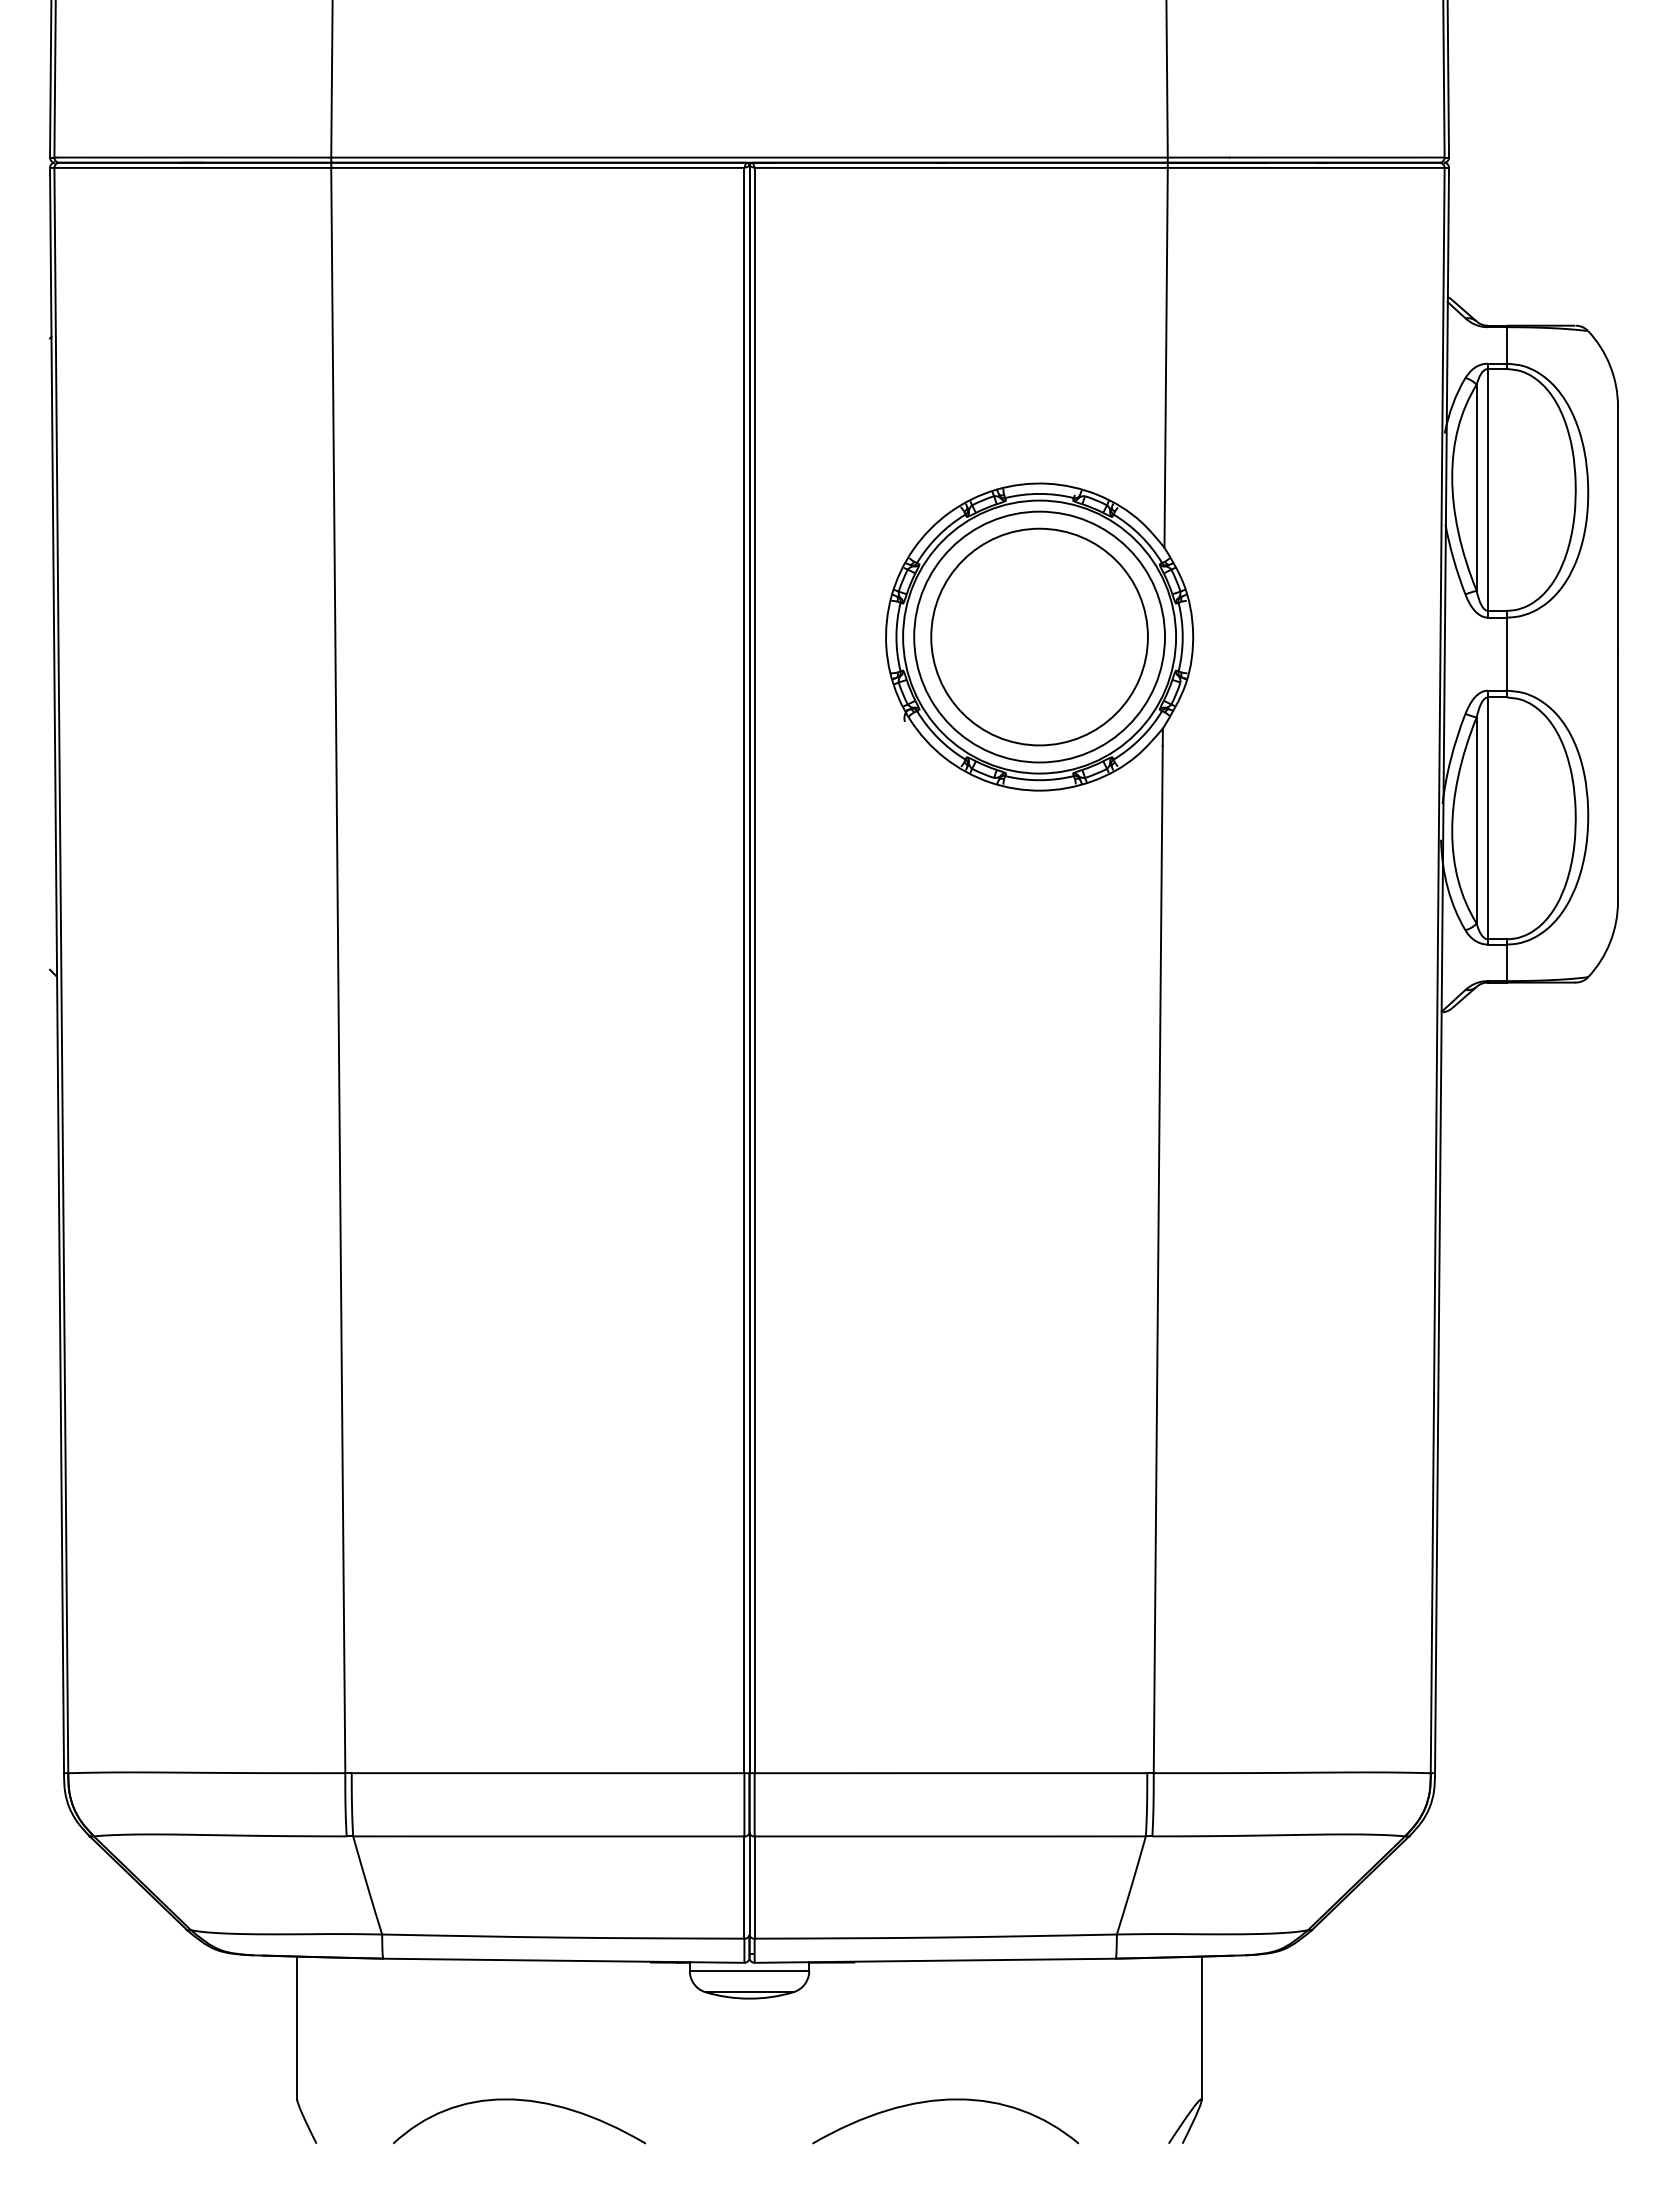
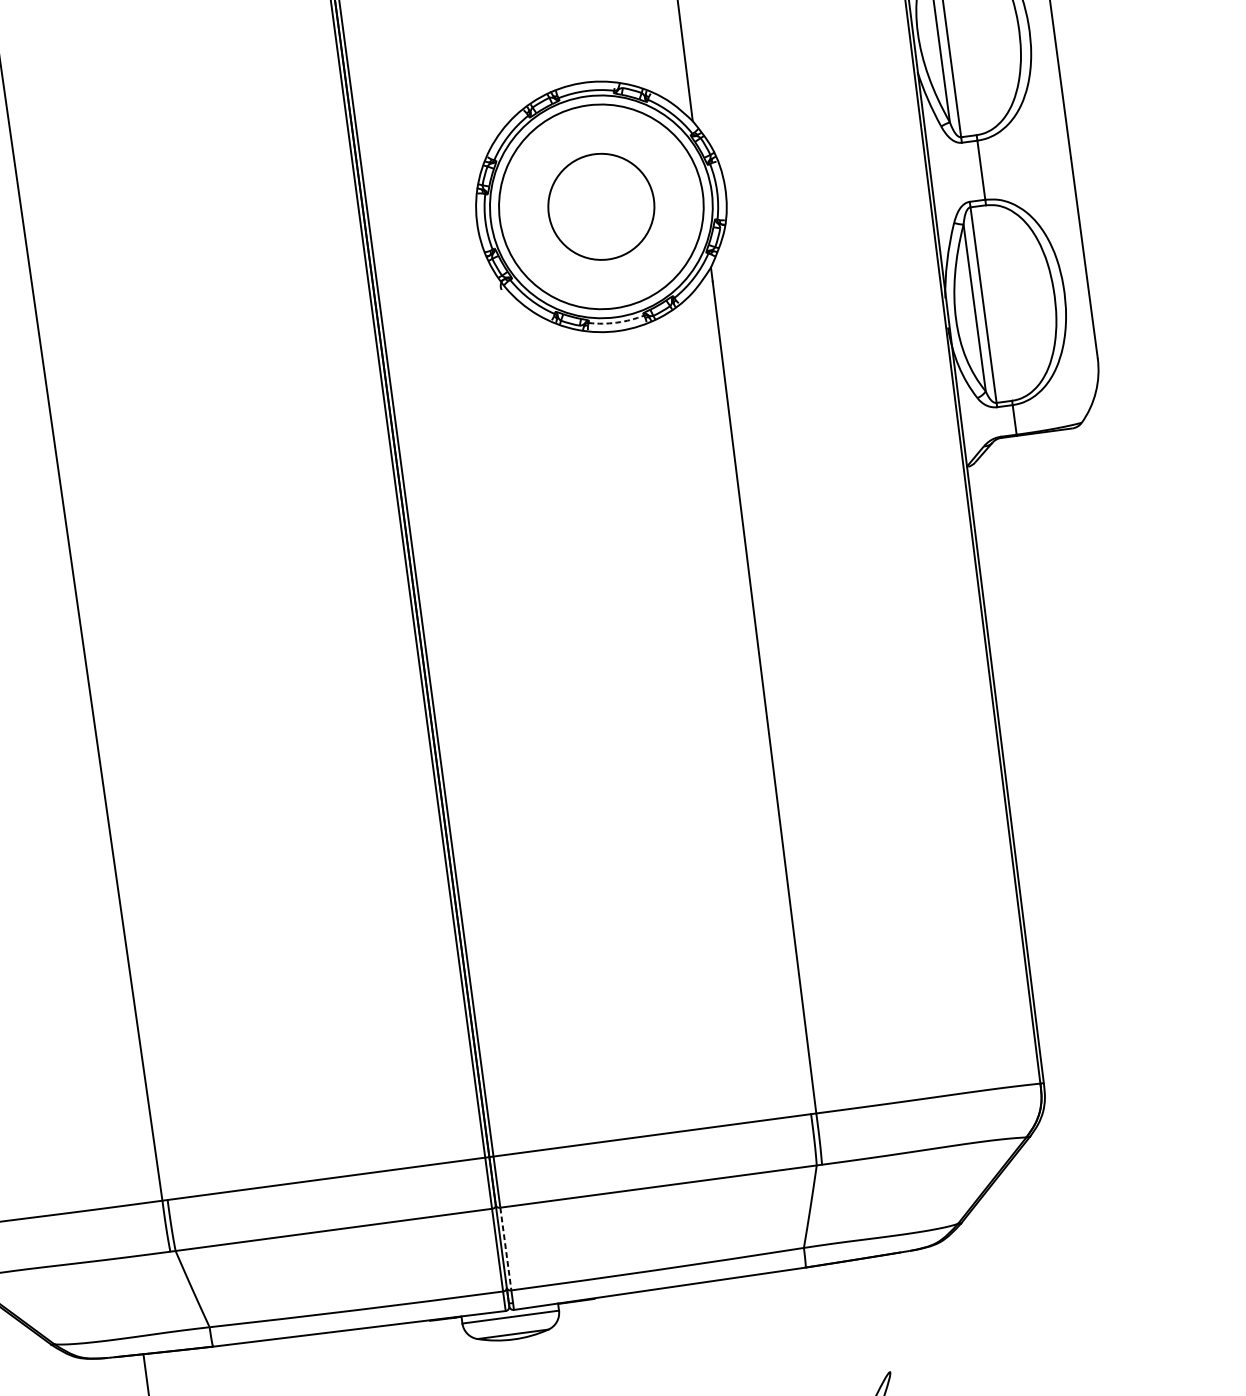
circle: (1039, 636) -> (601, 206), size x0.6
arc: (1039, 780) -> (616, 322), solid -> dashed
line: (754, 1888) -> (505, 1249), solid -> dashed
line: (1201, 2028) -> (882, 1314), removed

